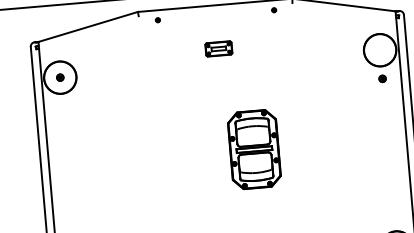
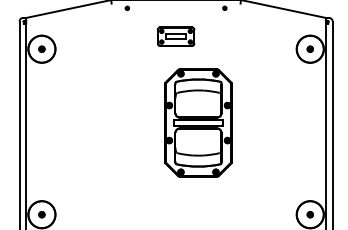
part: (218, 48) -> (175, 36), size x1.67
part: (381, 78) -> (309, 48), moved
part: (254, 148) -> (198, 122), size x1.67

